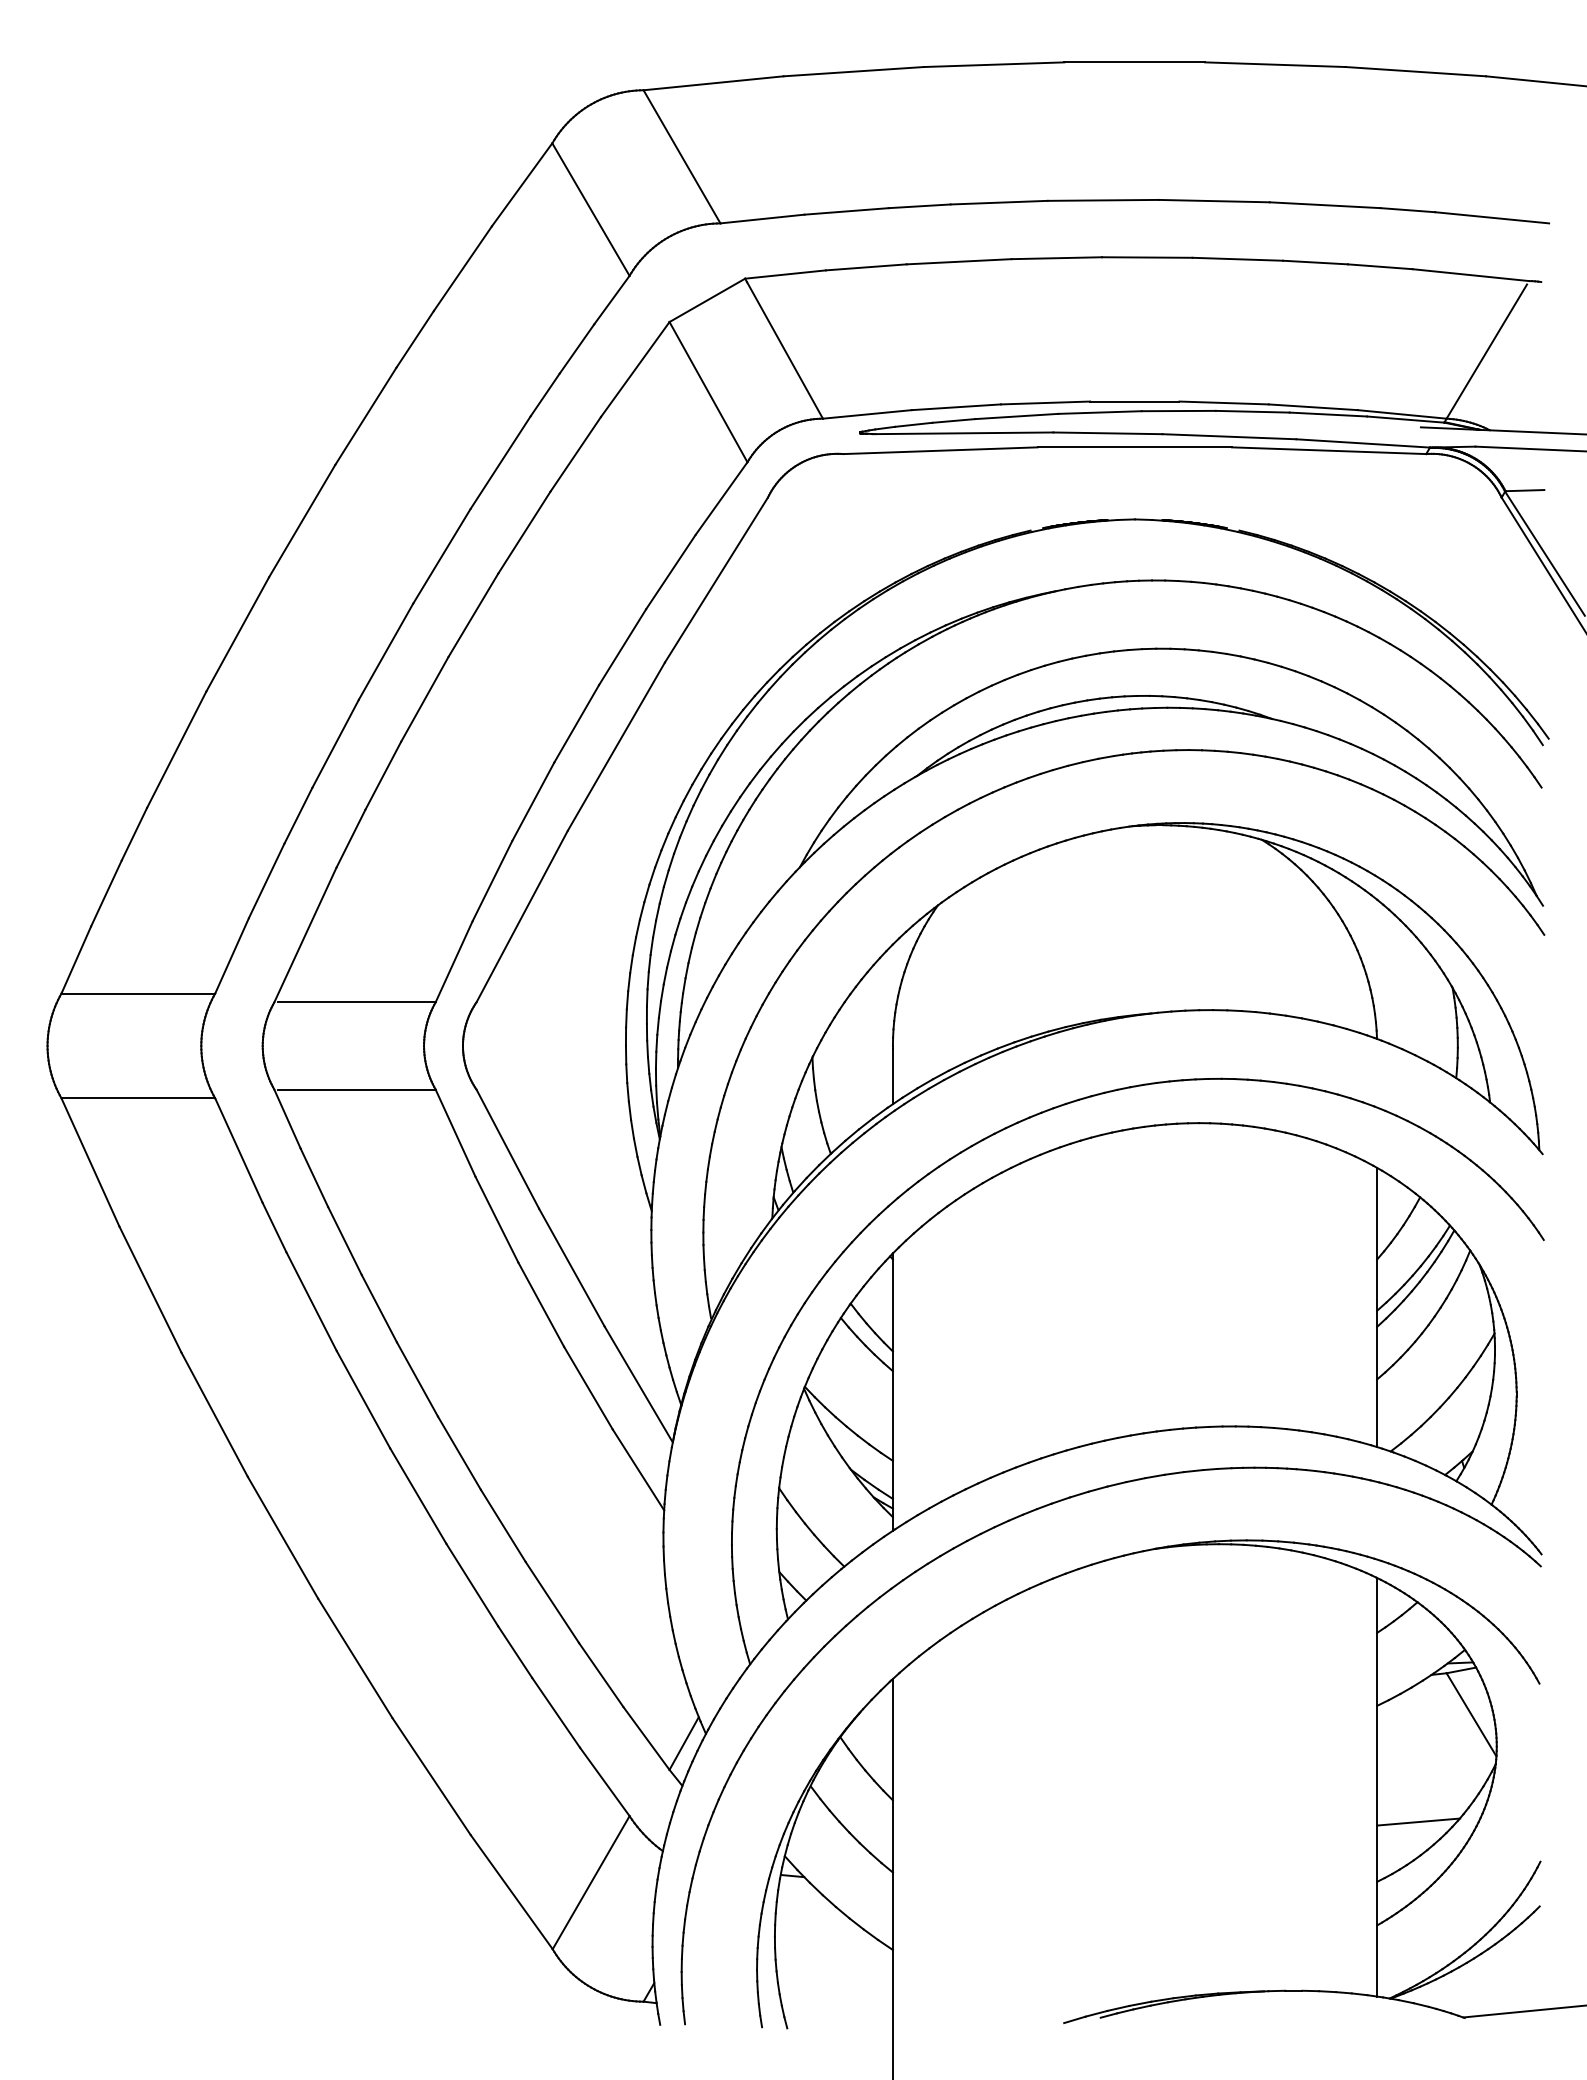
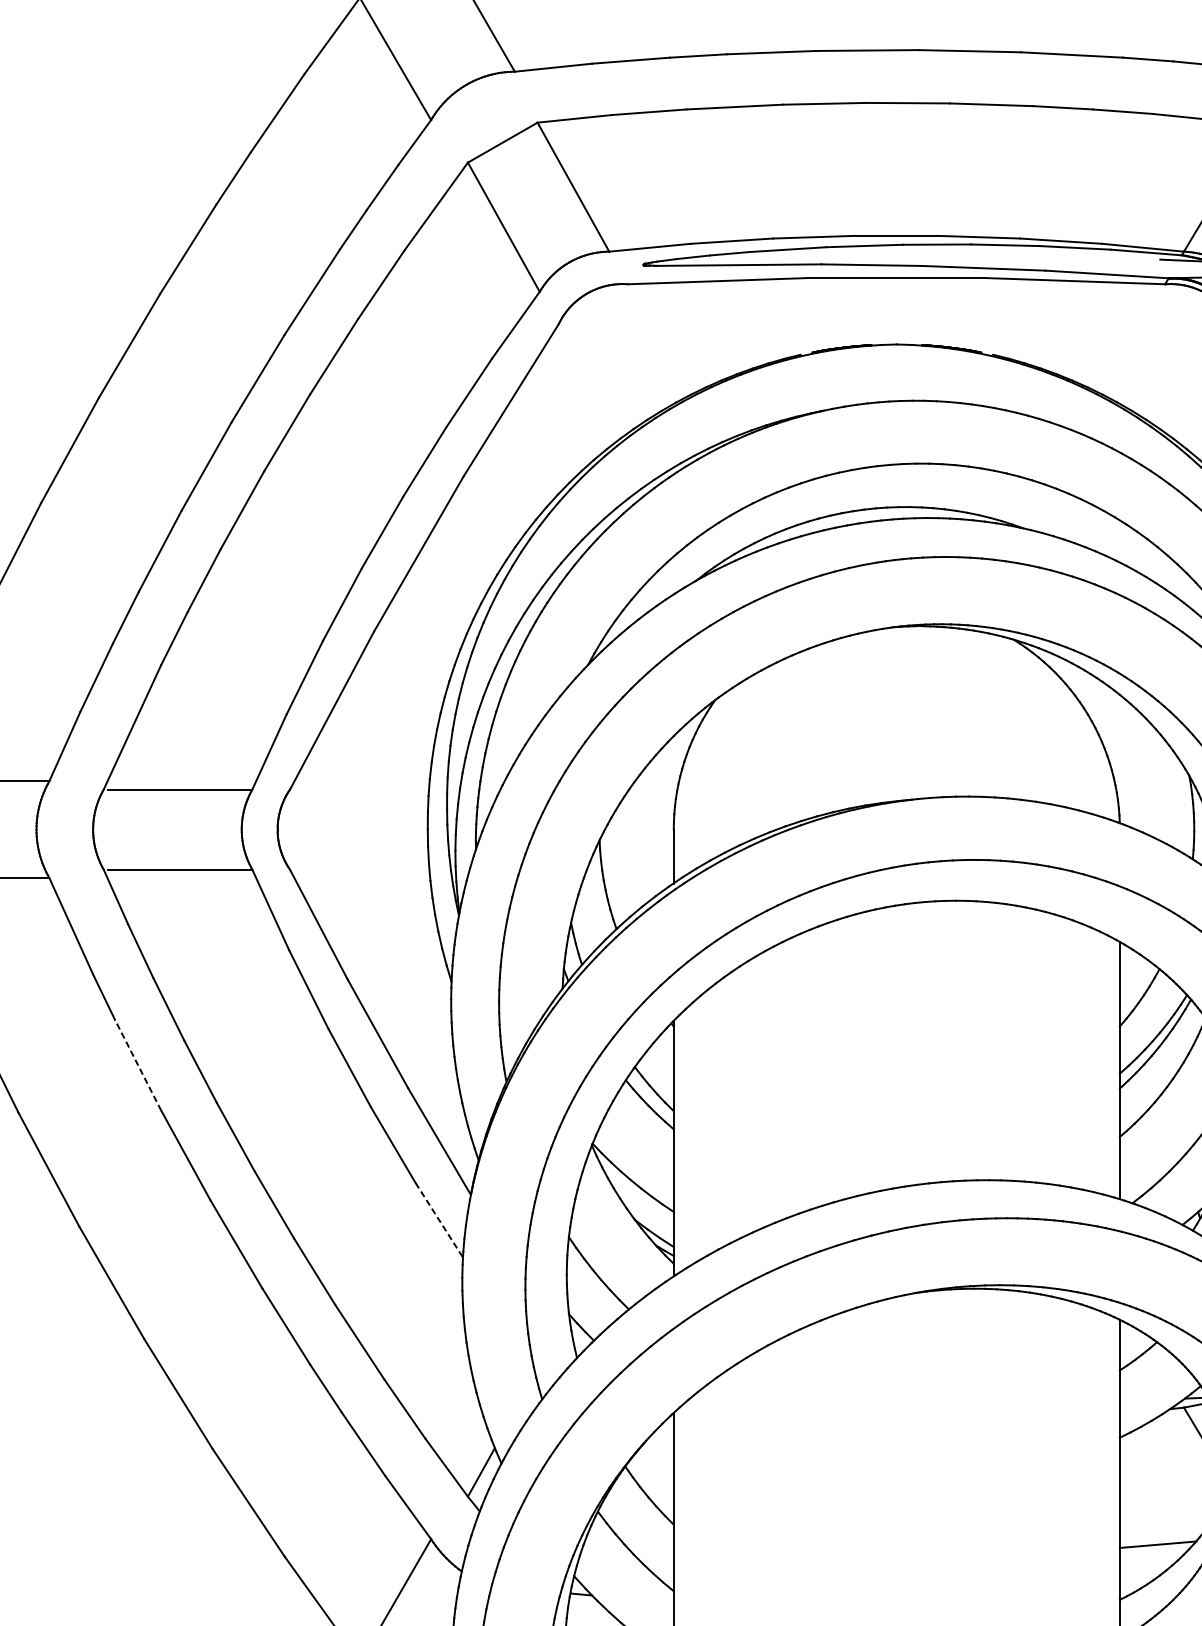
line: (311, 1301) -> (138, 1065), solid -> dashed
line: (638, 1469) -> (439, 1219), solid -> dashed

